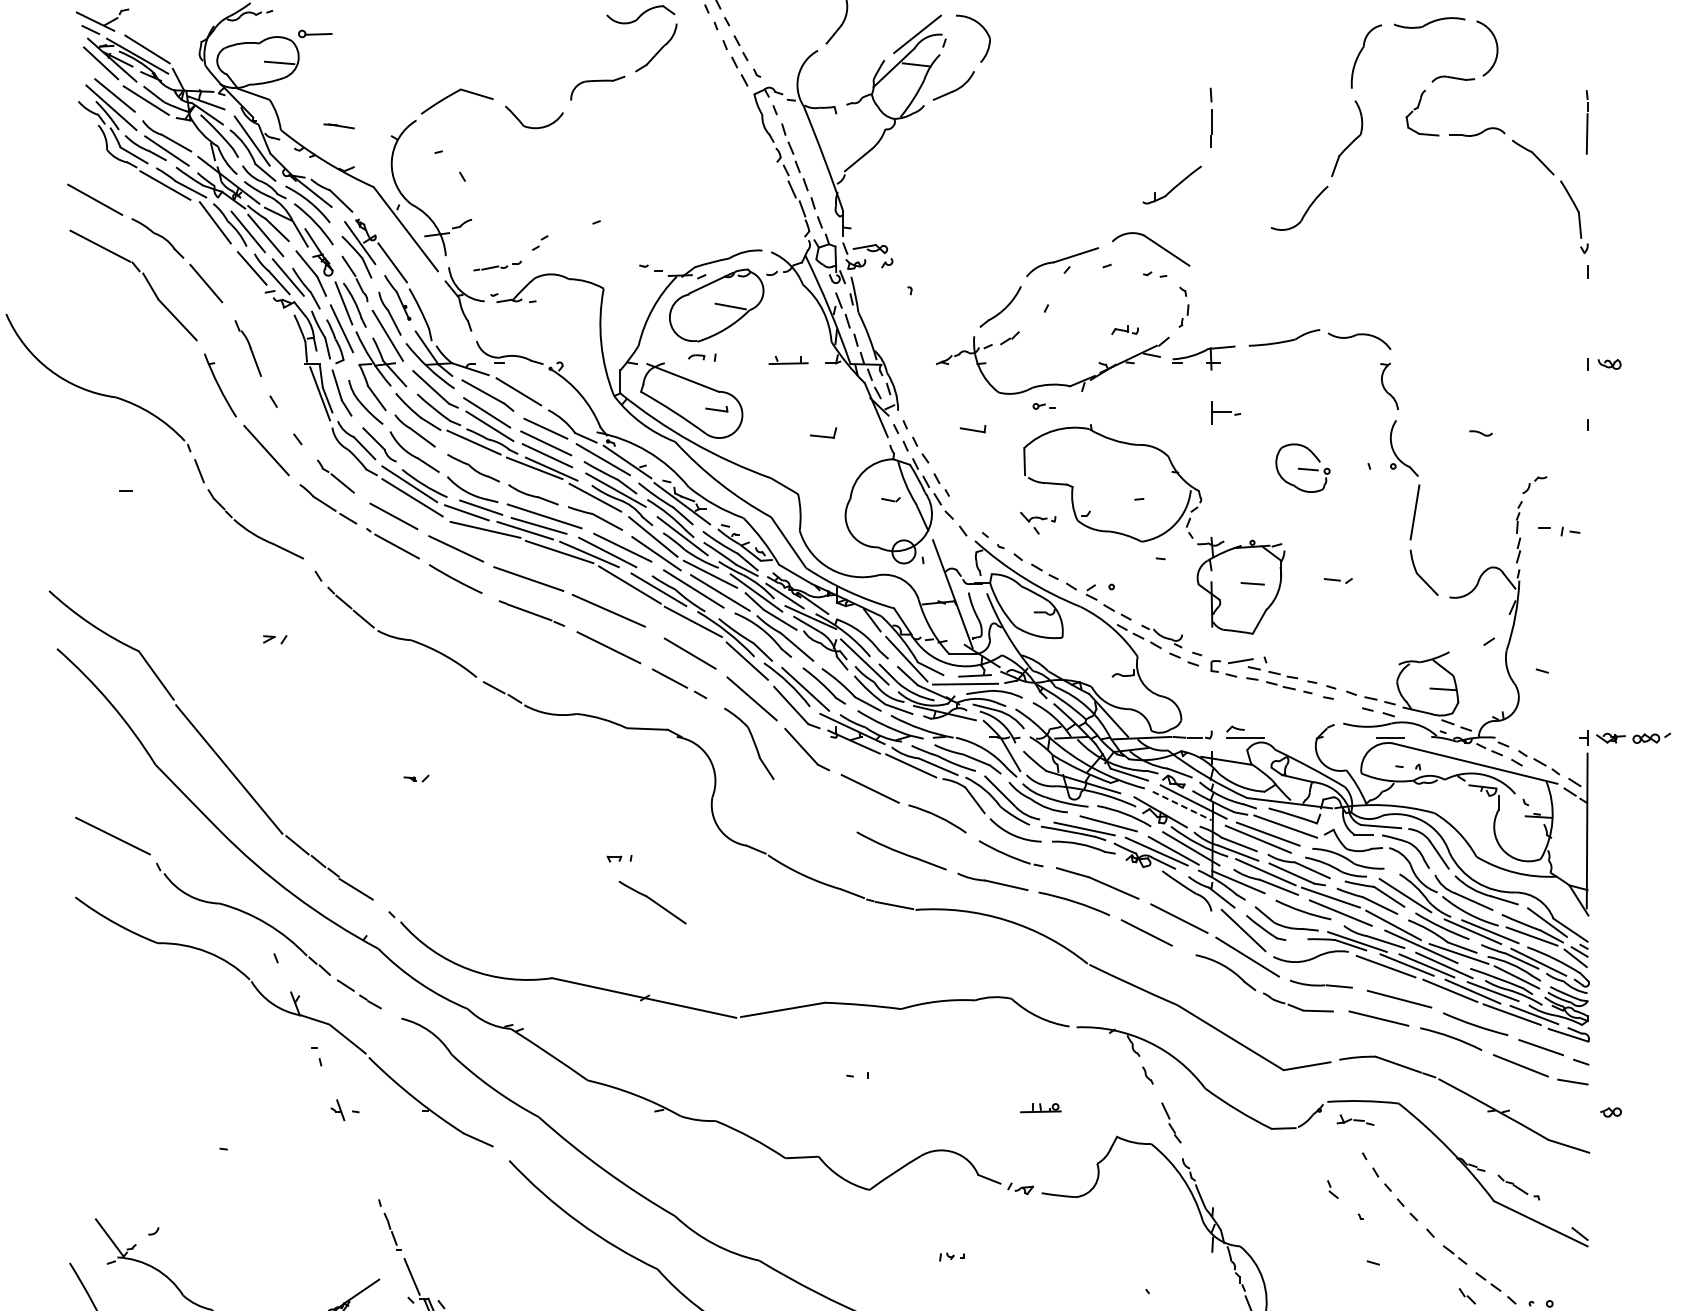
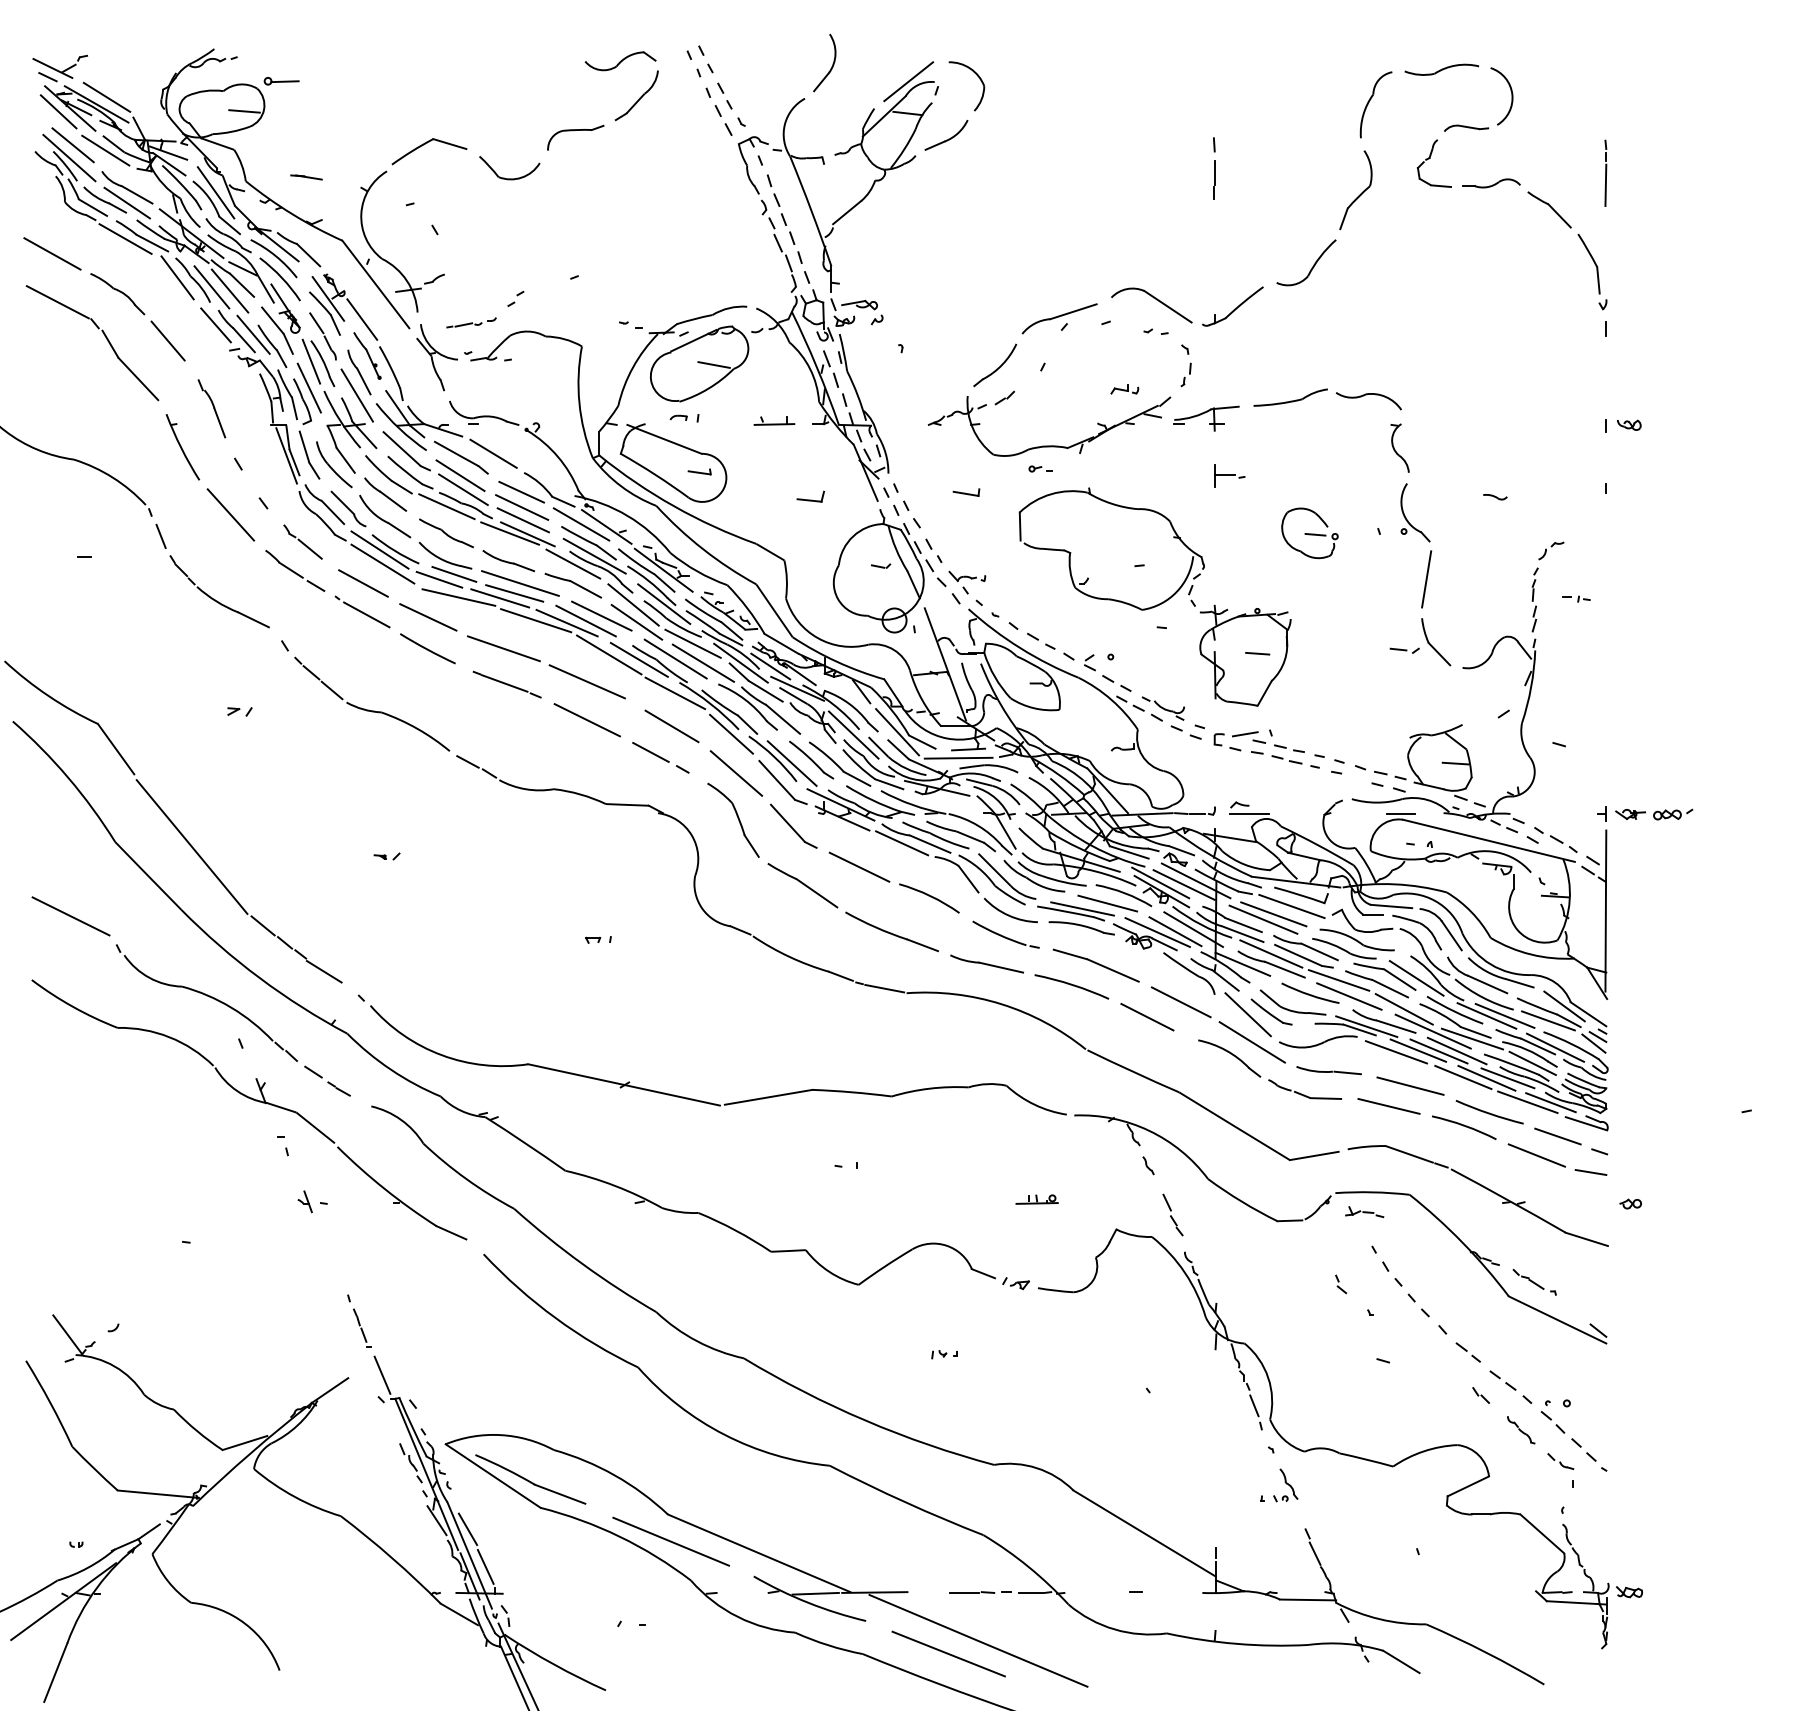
part: (1171, 184) -> (1232, 306), moved
part: (1038, 523) -> (967, 582), moved
part: (1558, 530) -> (1576, 598), size x0.62
part: (1338, 580) -> (1404, 650), moved
line: (1159, 803) -> (1160, 882), added
line: (1182, 806) -> (1184, 885), dashed -> solid
part: (652, 902) -> (802, 885), moved

